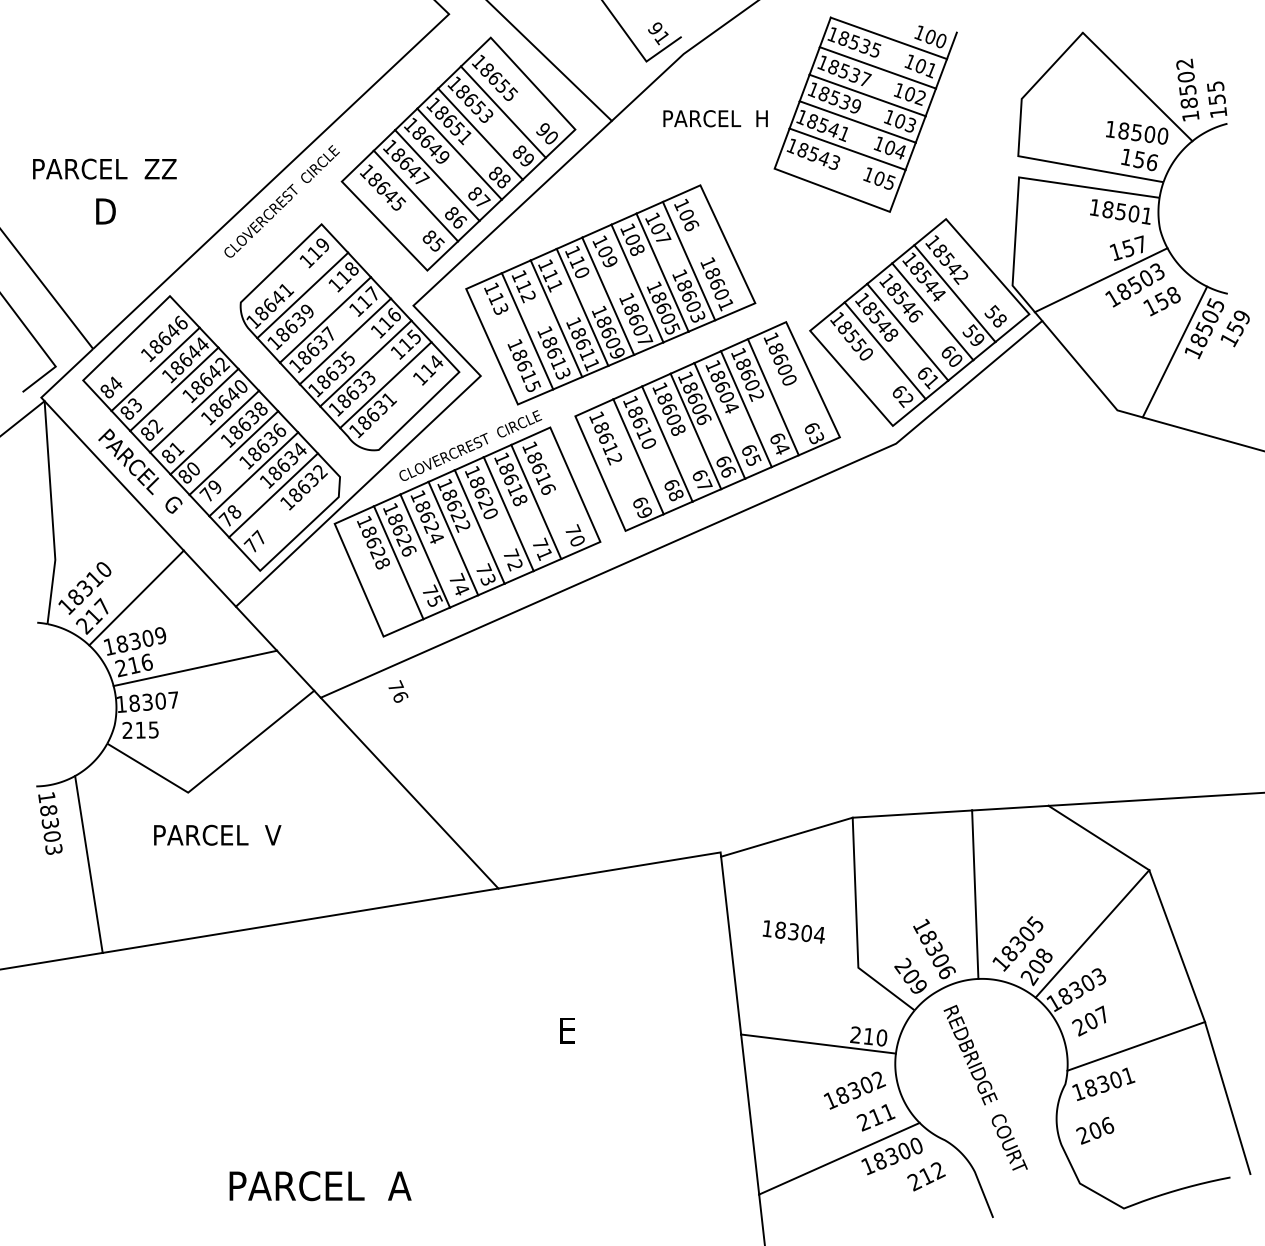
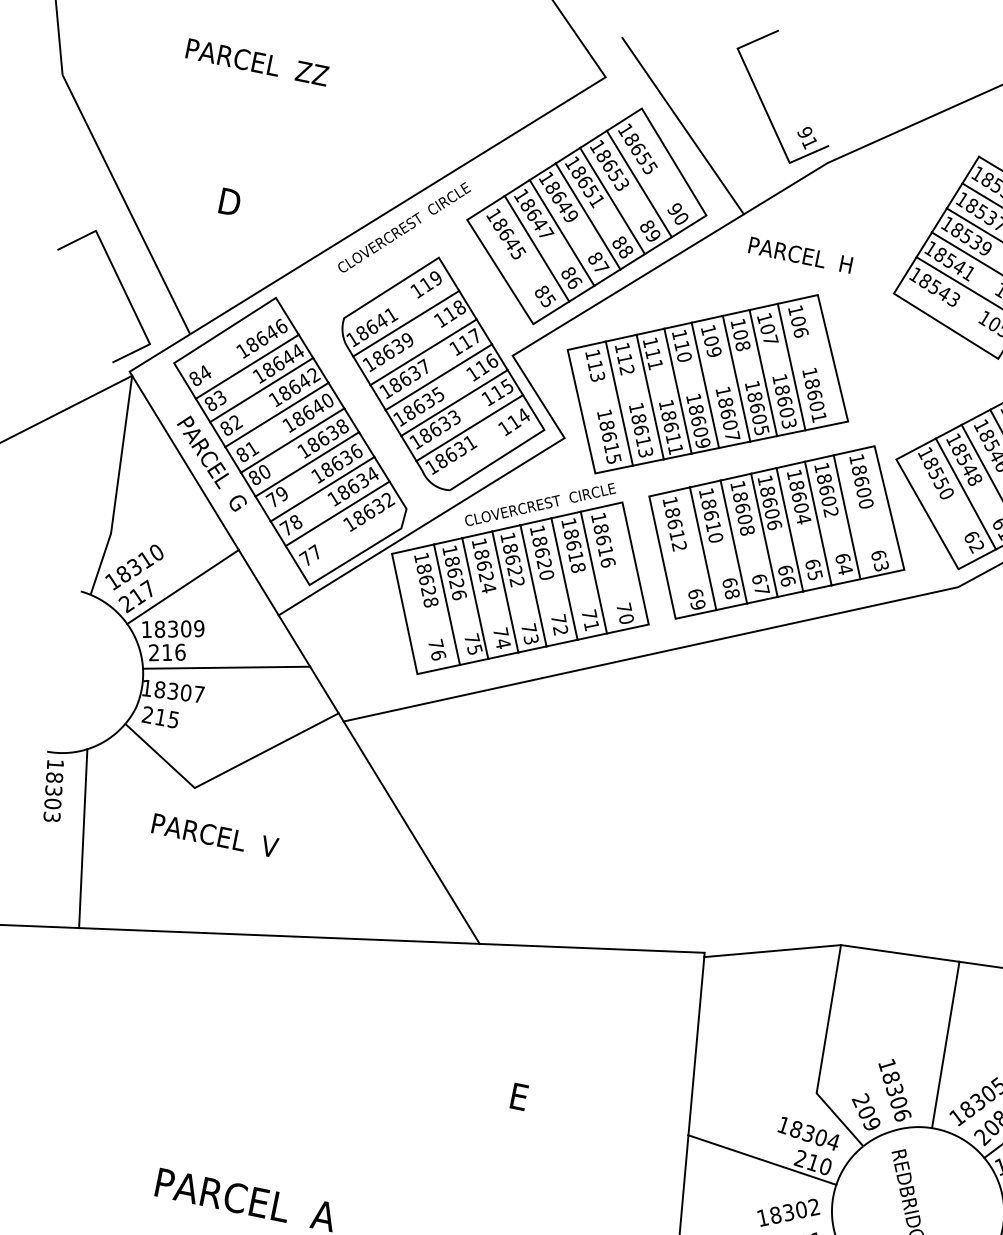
text: (715, 118) -> (800, 254), moved
text: (104, 168) -> (257, 61), moved
text: (398, 691) -> (437, 649), moved
text: (793, 931) -> (808, 1133), moved

